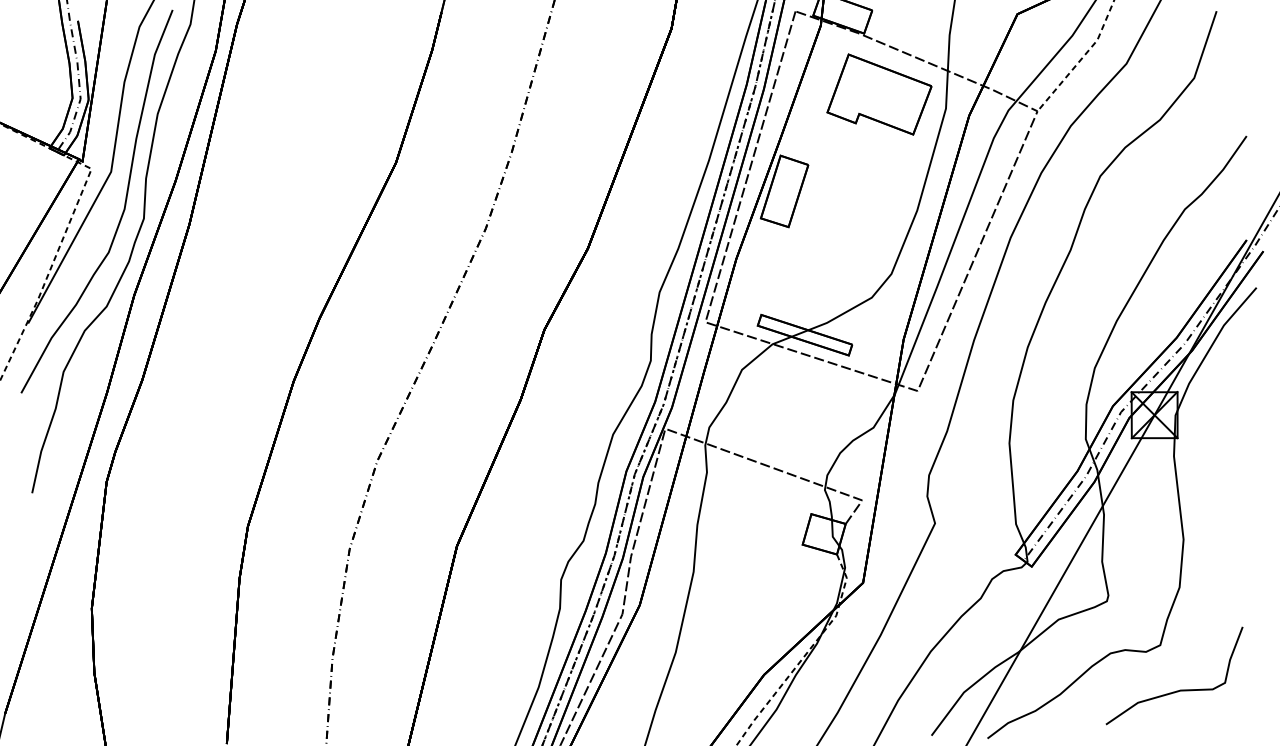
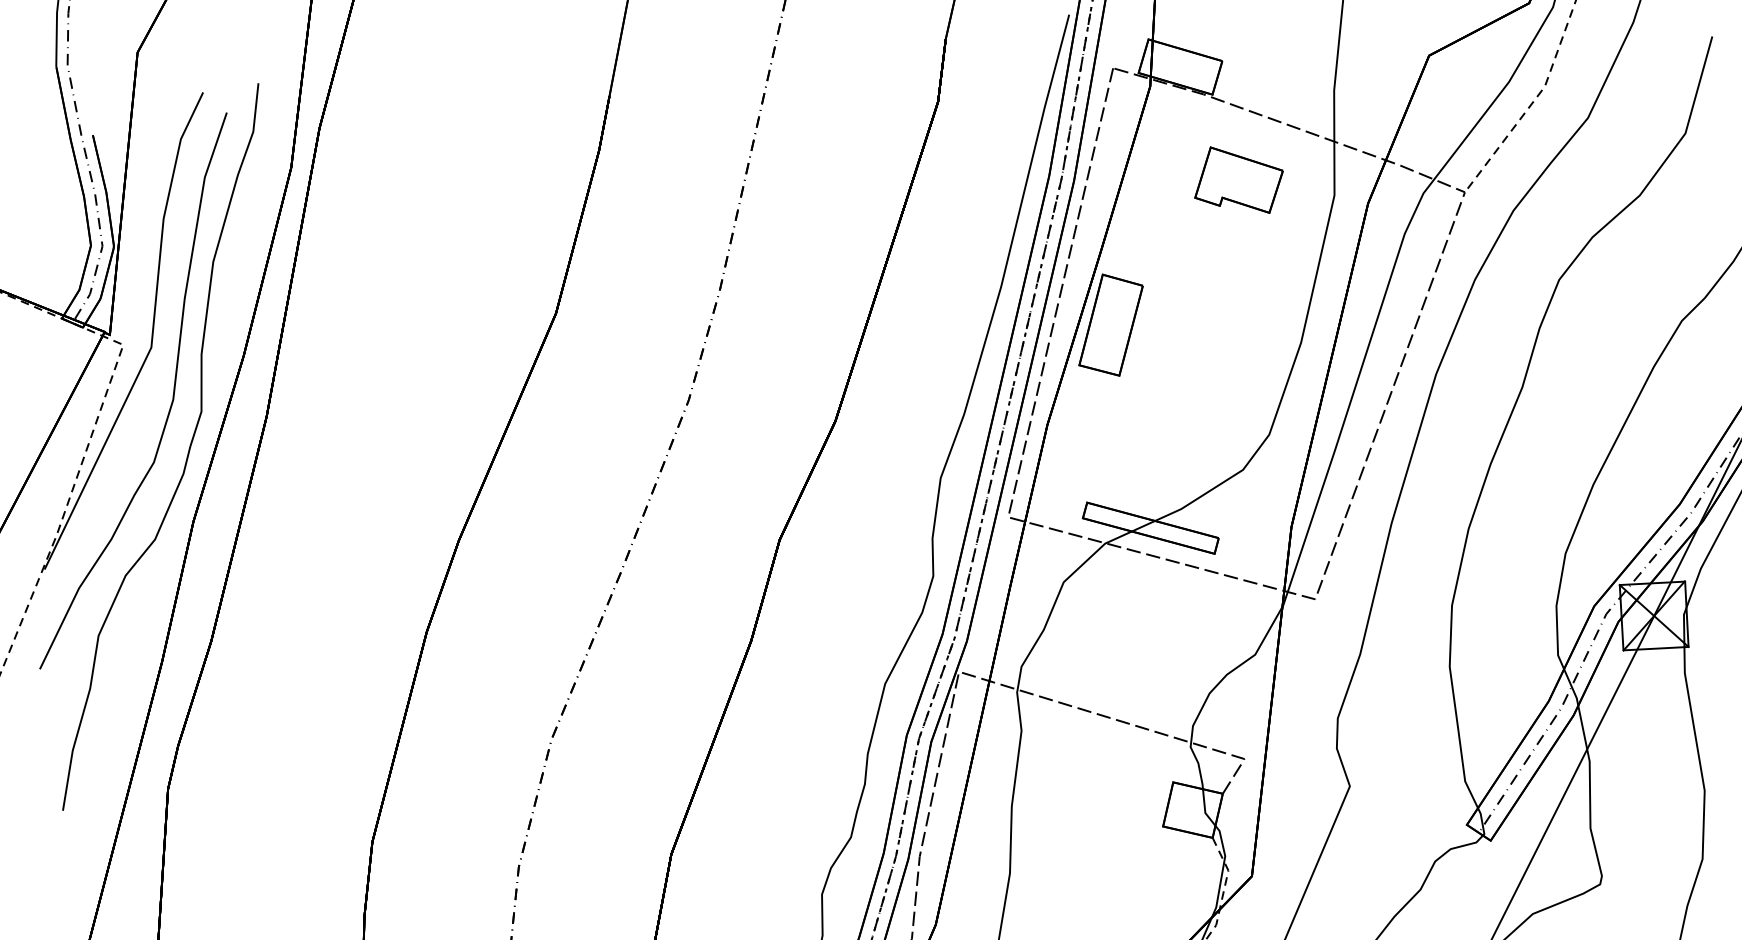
part: (879, 94) -> (1238, 180), size x0.6

